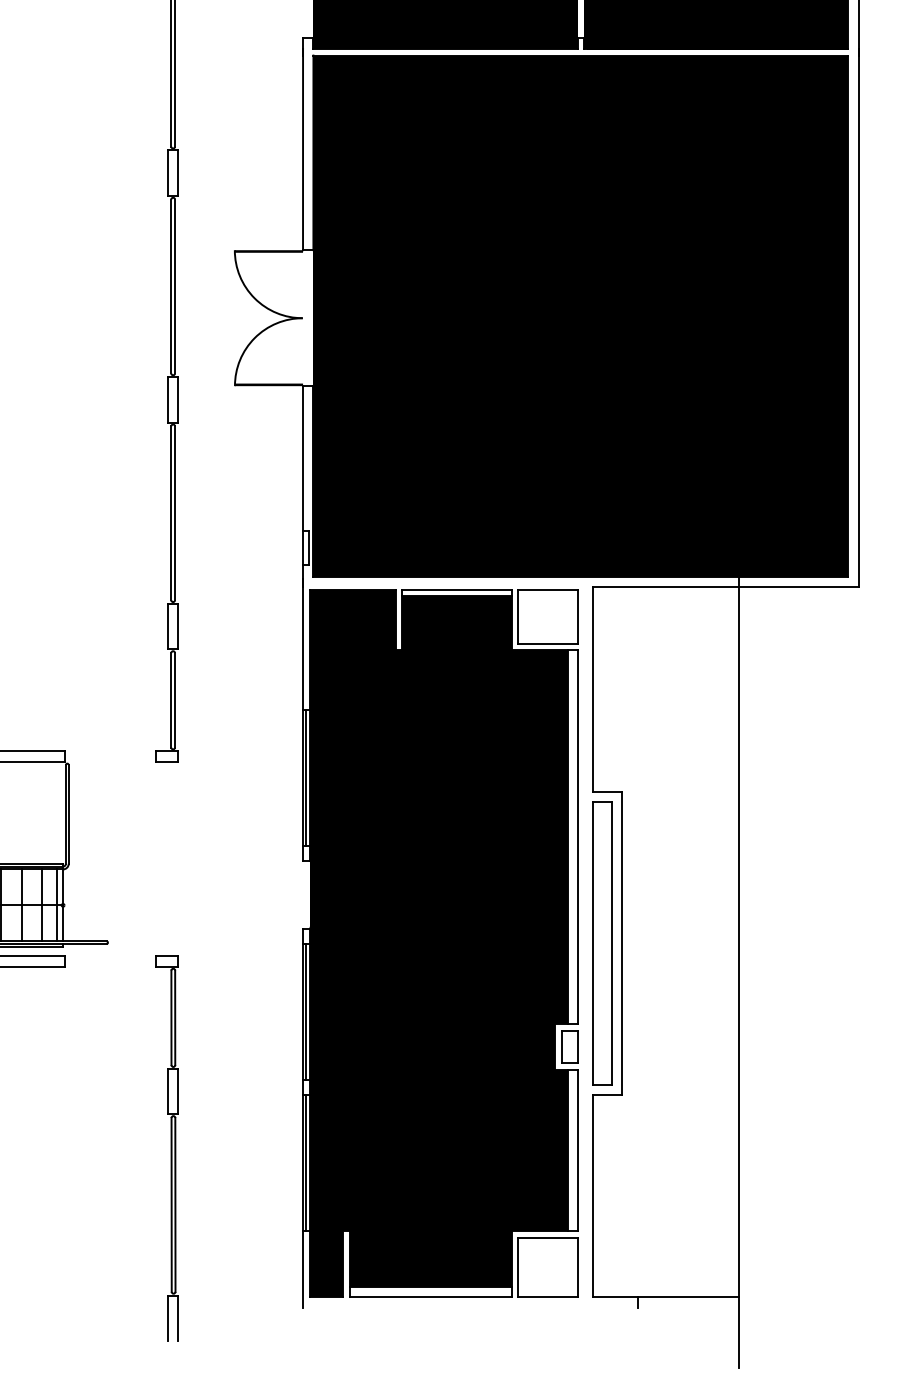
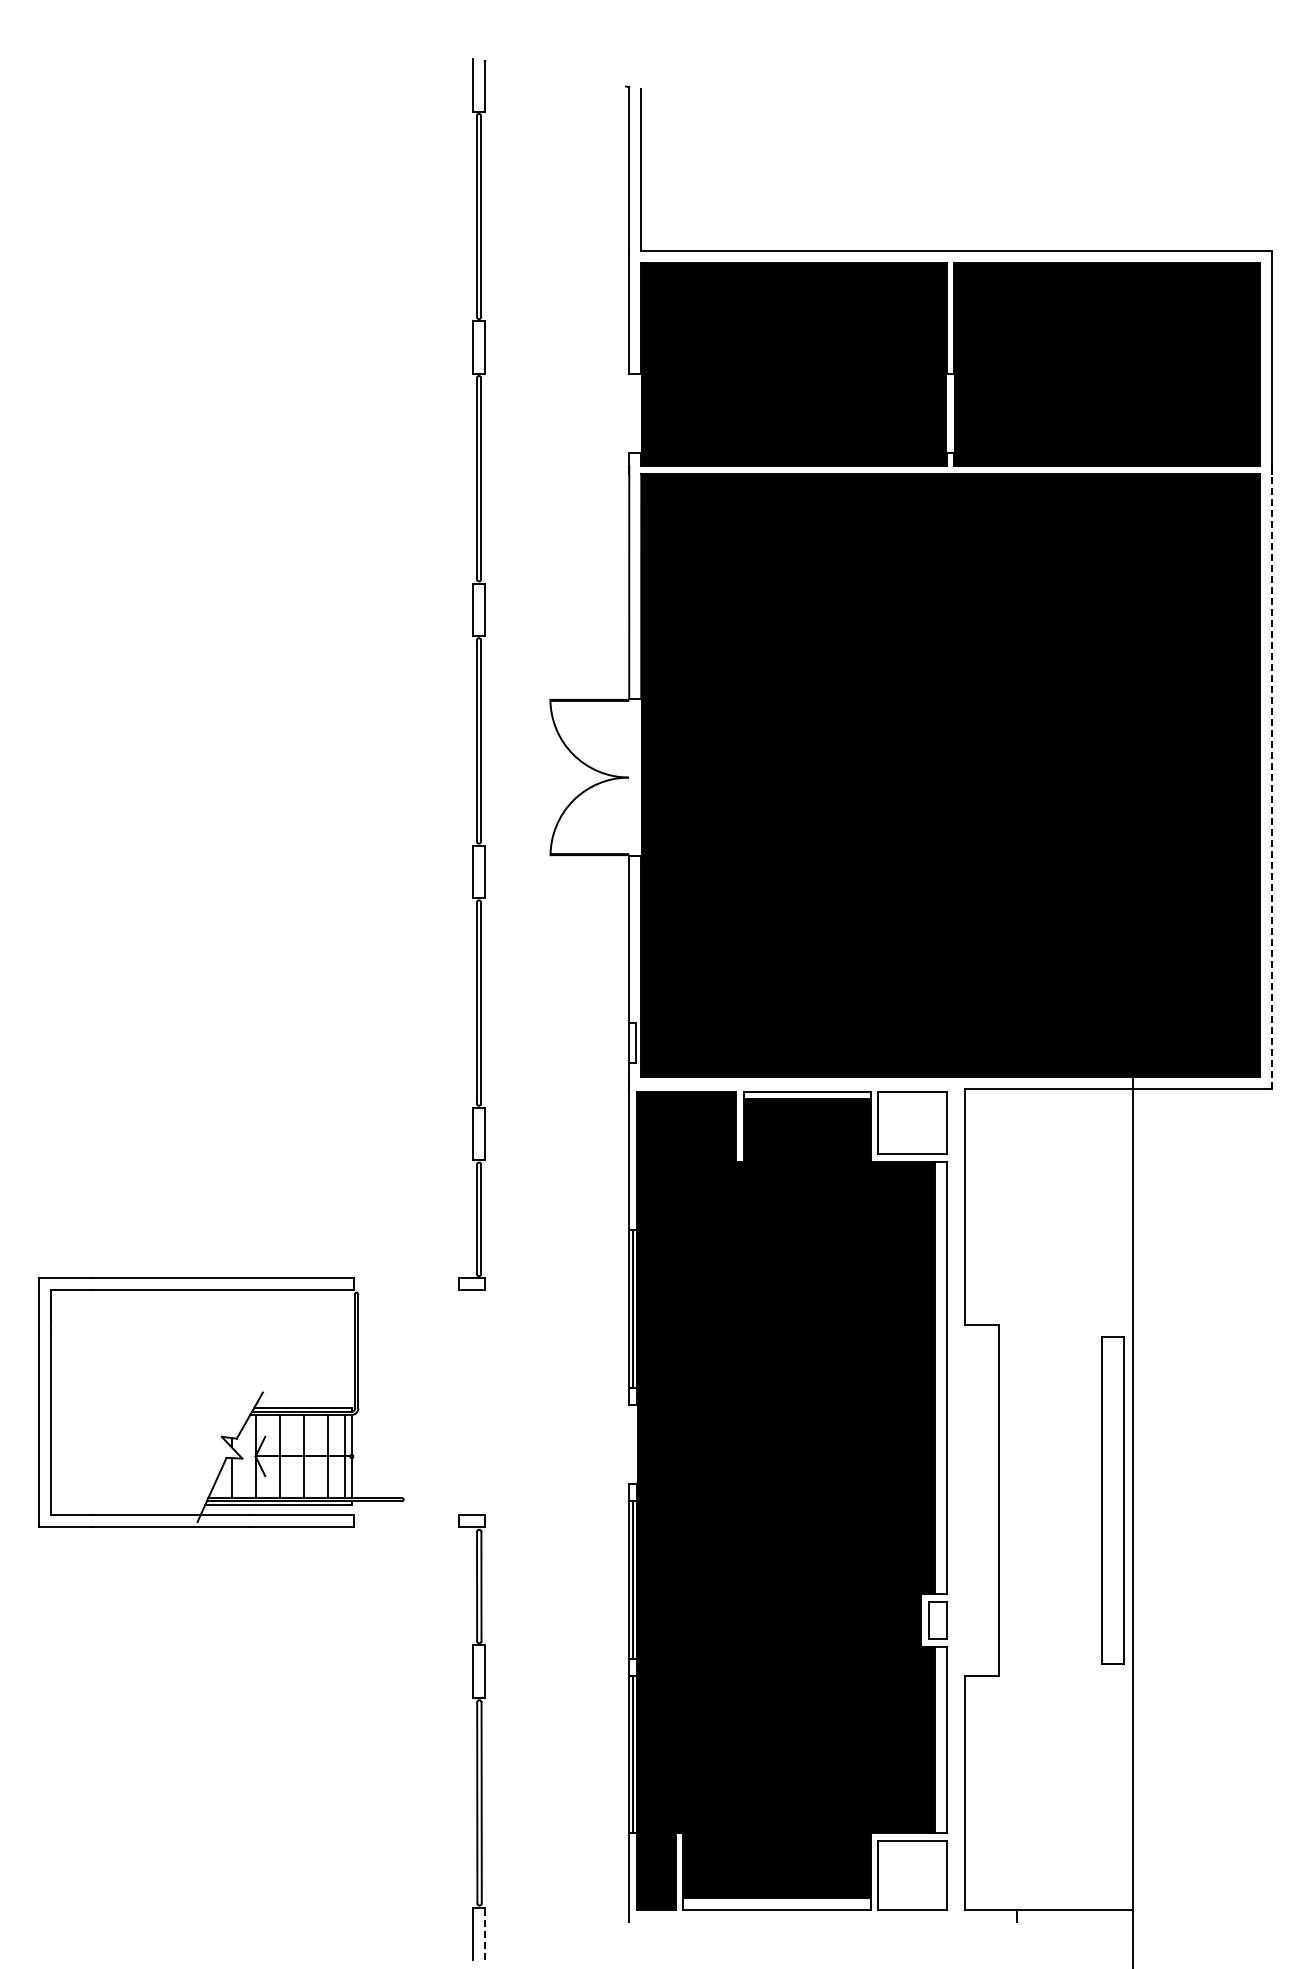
line: (858, 319) -> (1271, 778), solid -> dashed
part: (602, 943) -> (1112, 1500), moved
line: (178, 1317) -> (485, 1933), solid -> dashed

